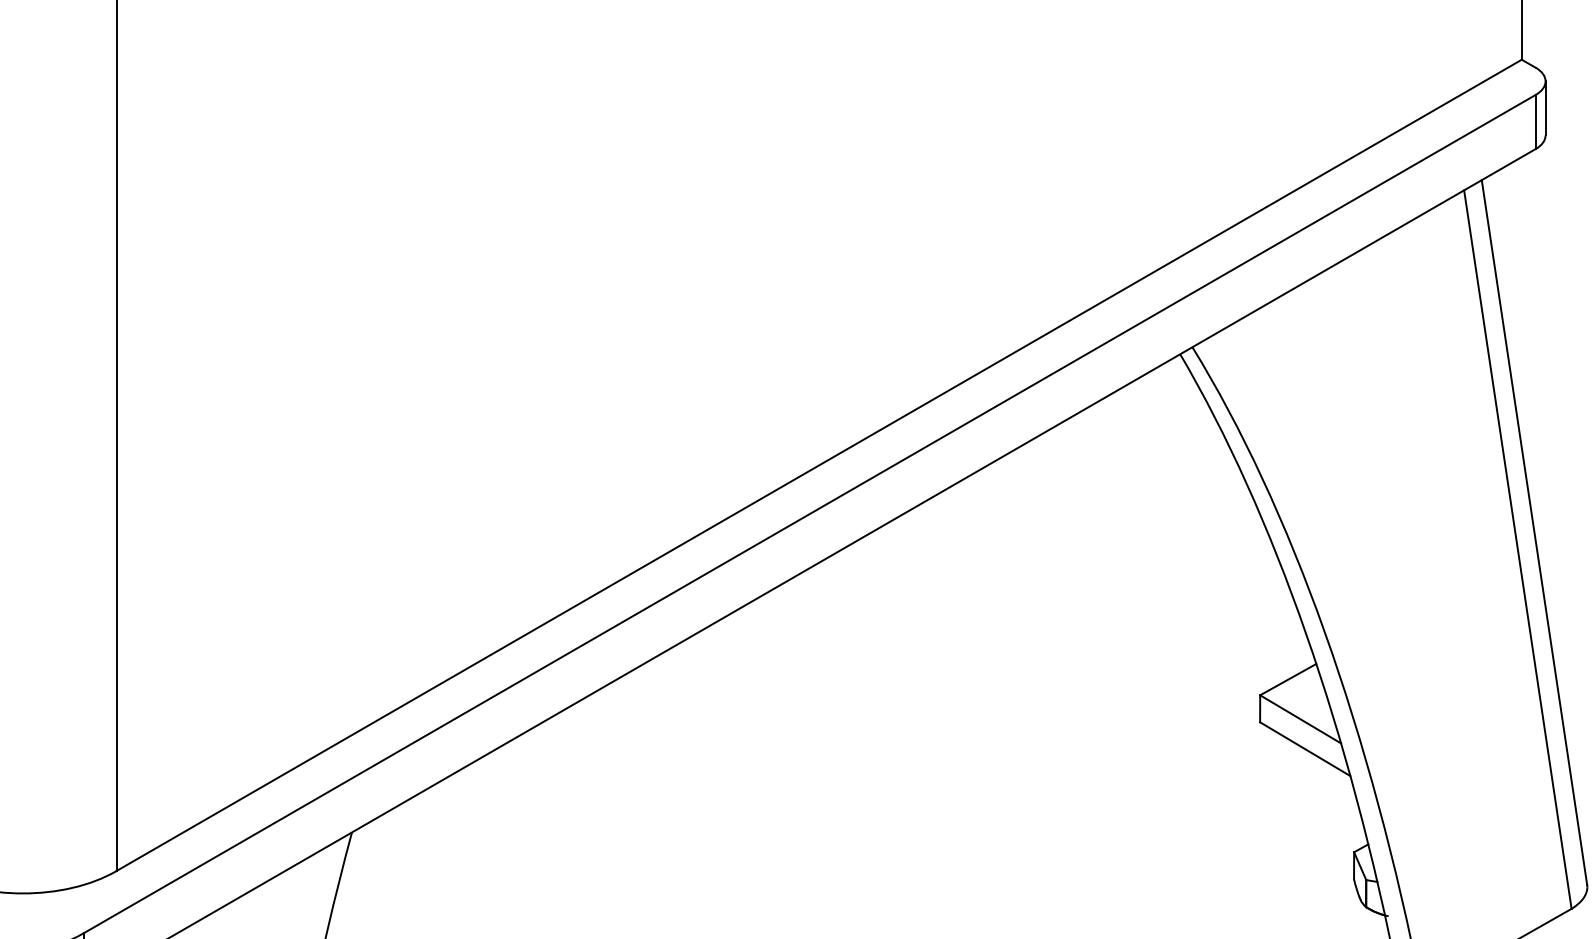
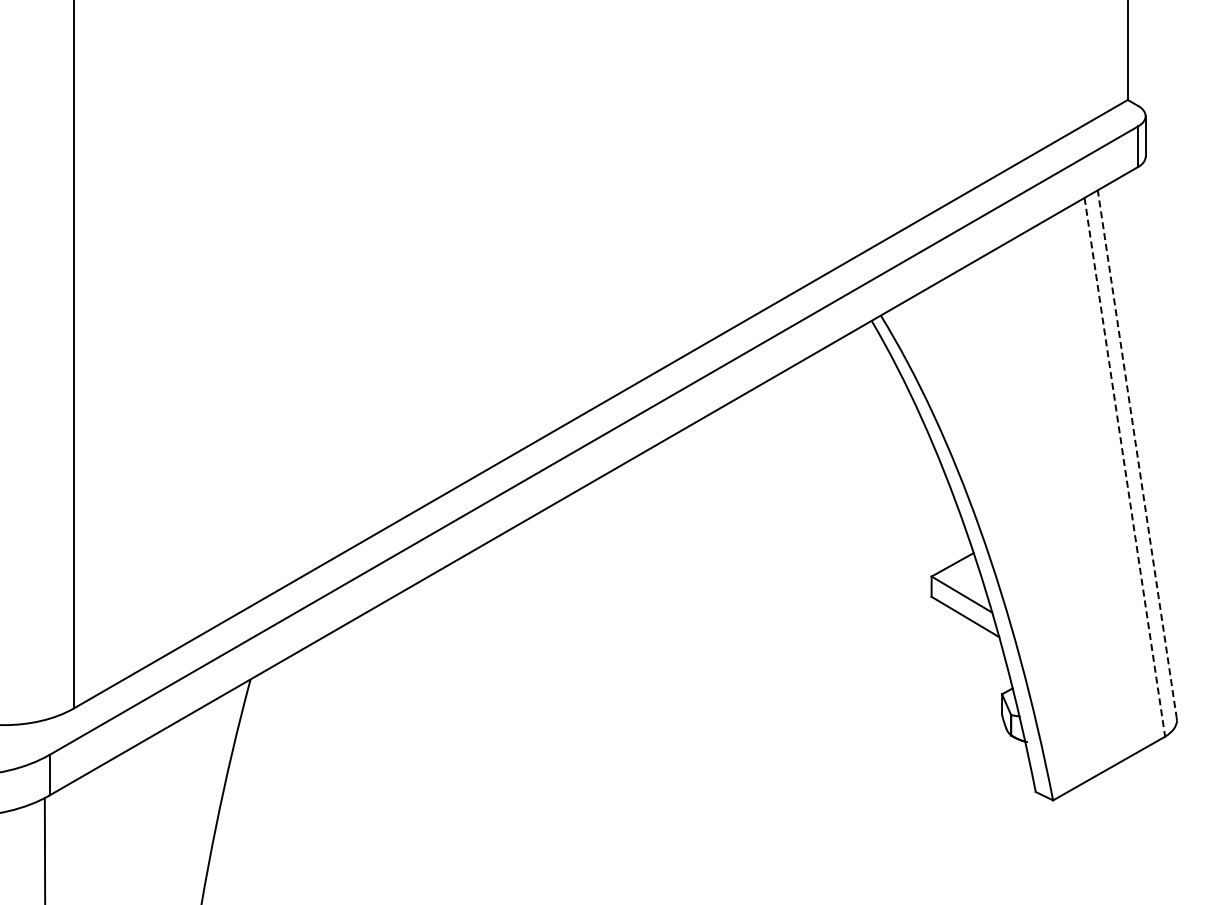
line: (1534, 532) -> (1137, 454), solid -> dashed
line: (1517, 549) -> (1124, 467), solid -> dashed

